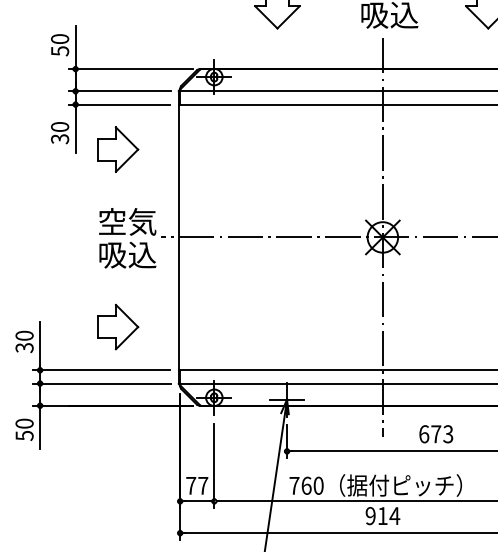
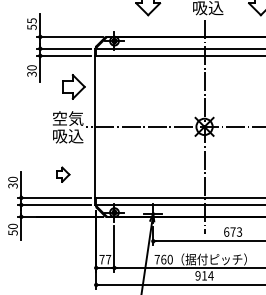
text: (59, 38) -> (31, 20), 50 -> 55
part: (117, 148) -> (73, 86), moved
part: (117, 326) -> (62, 174), size x0.6

